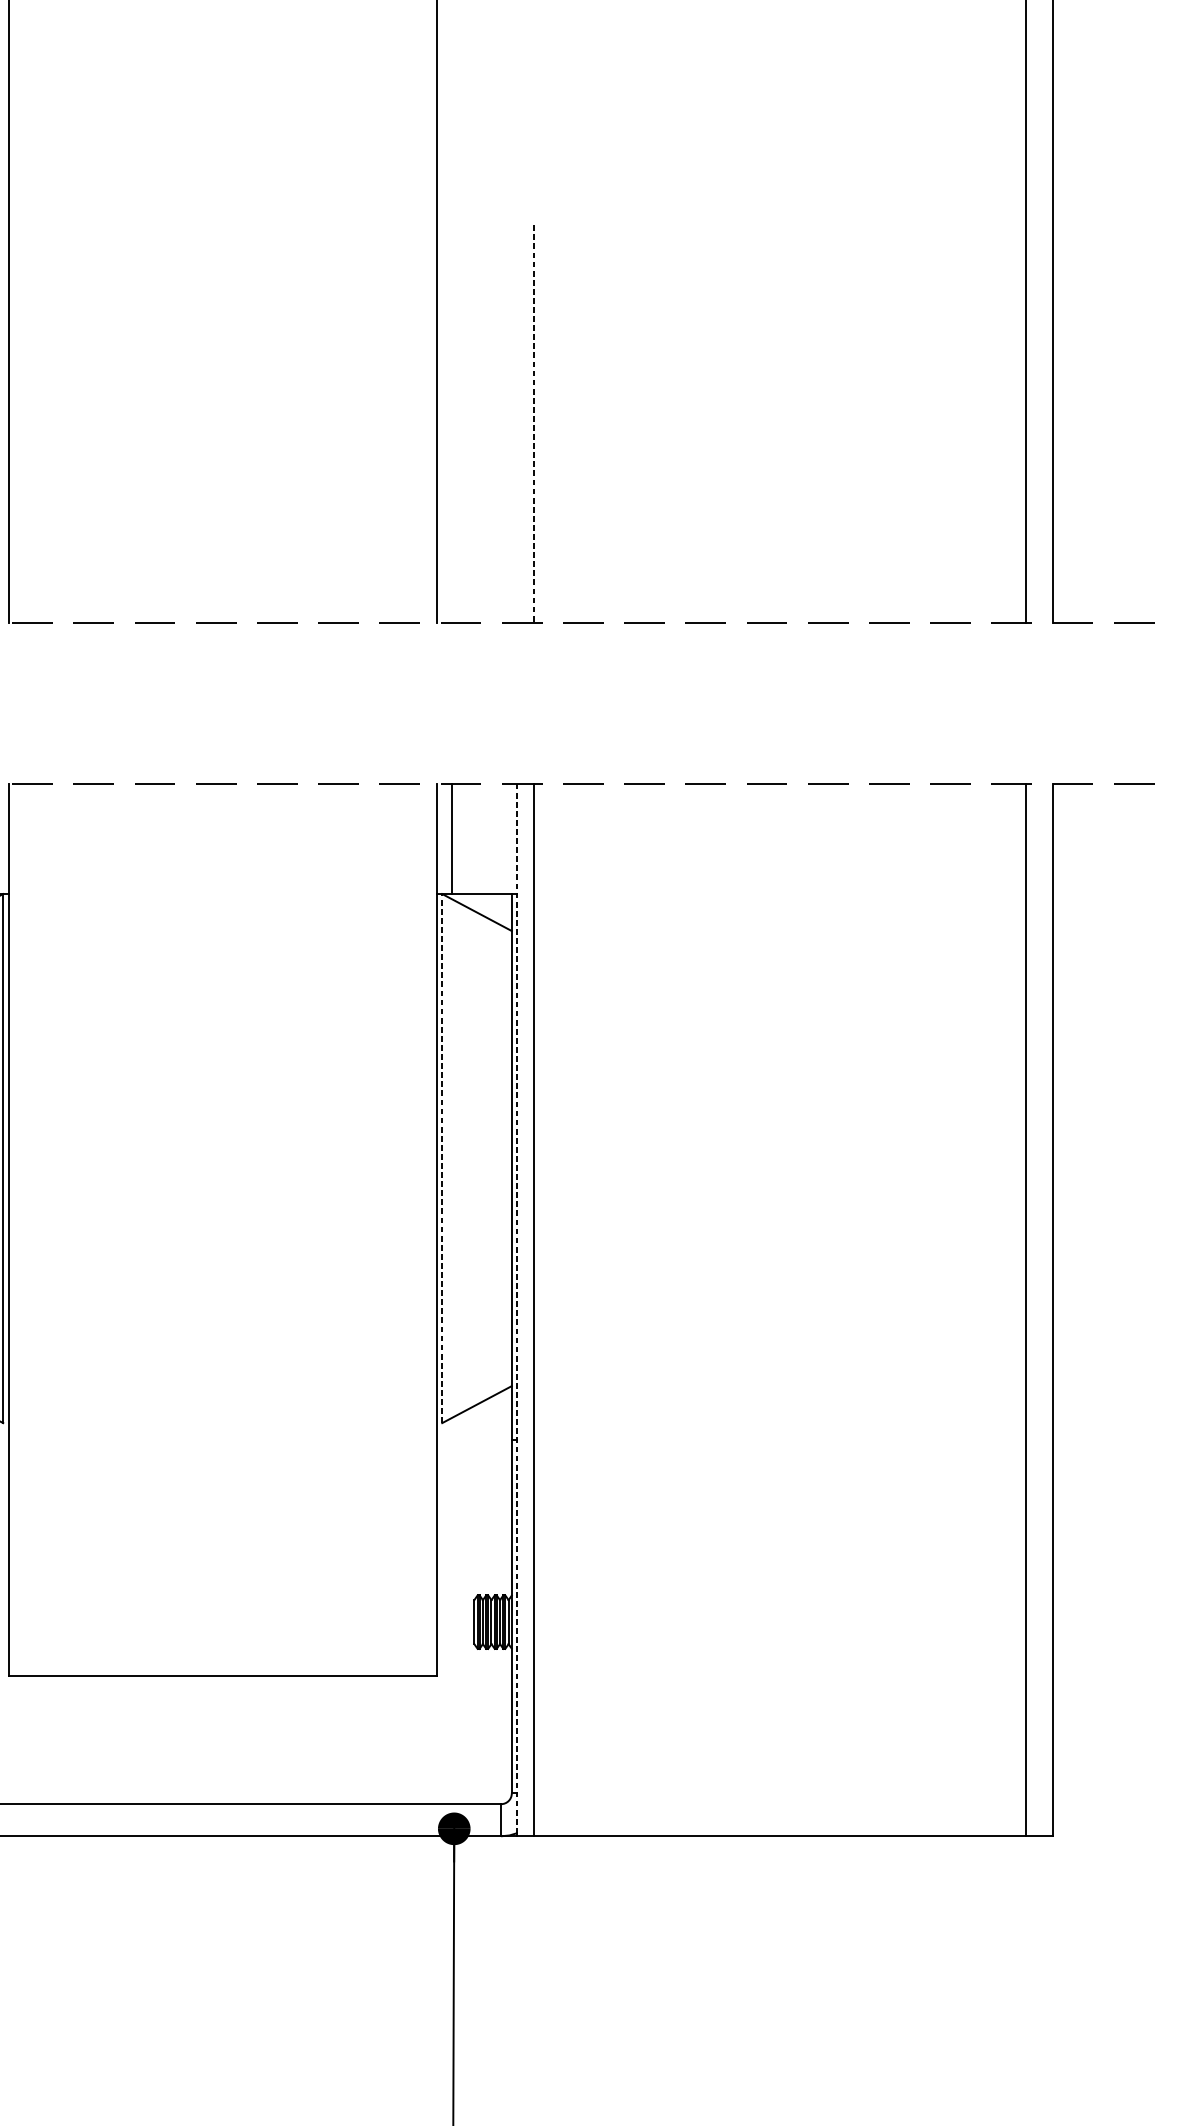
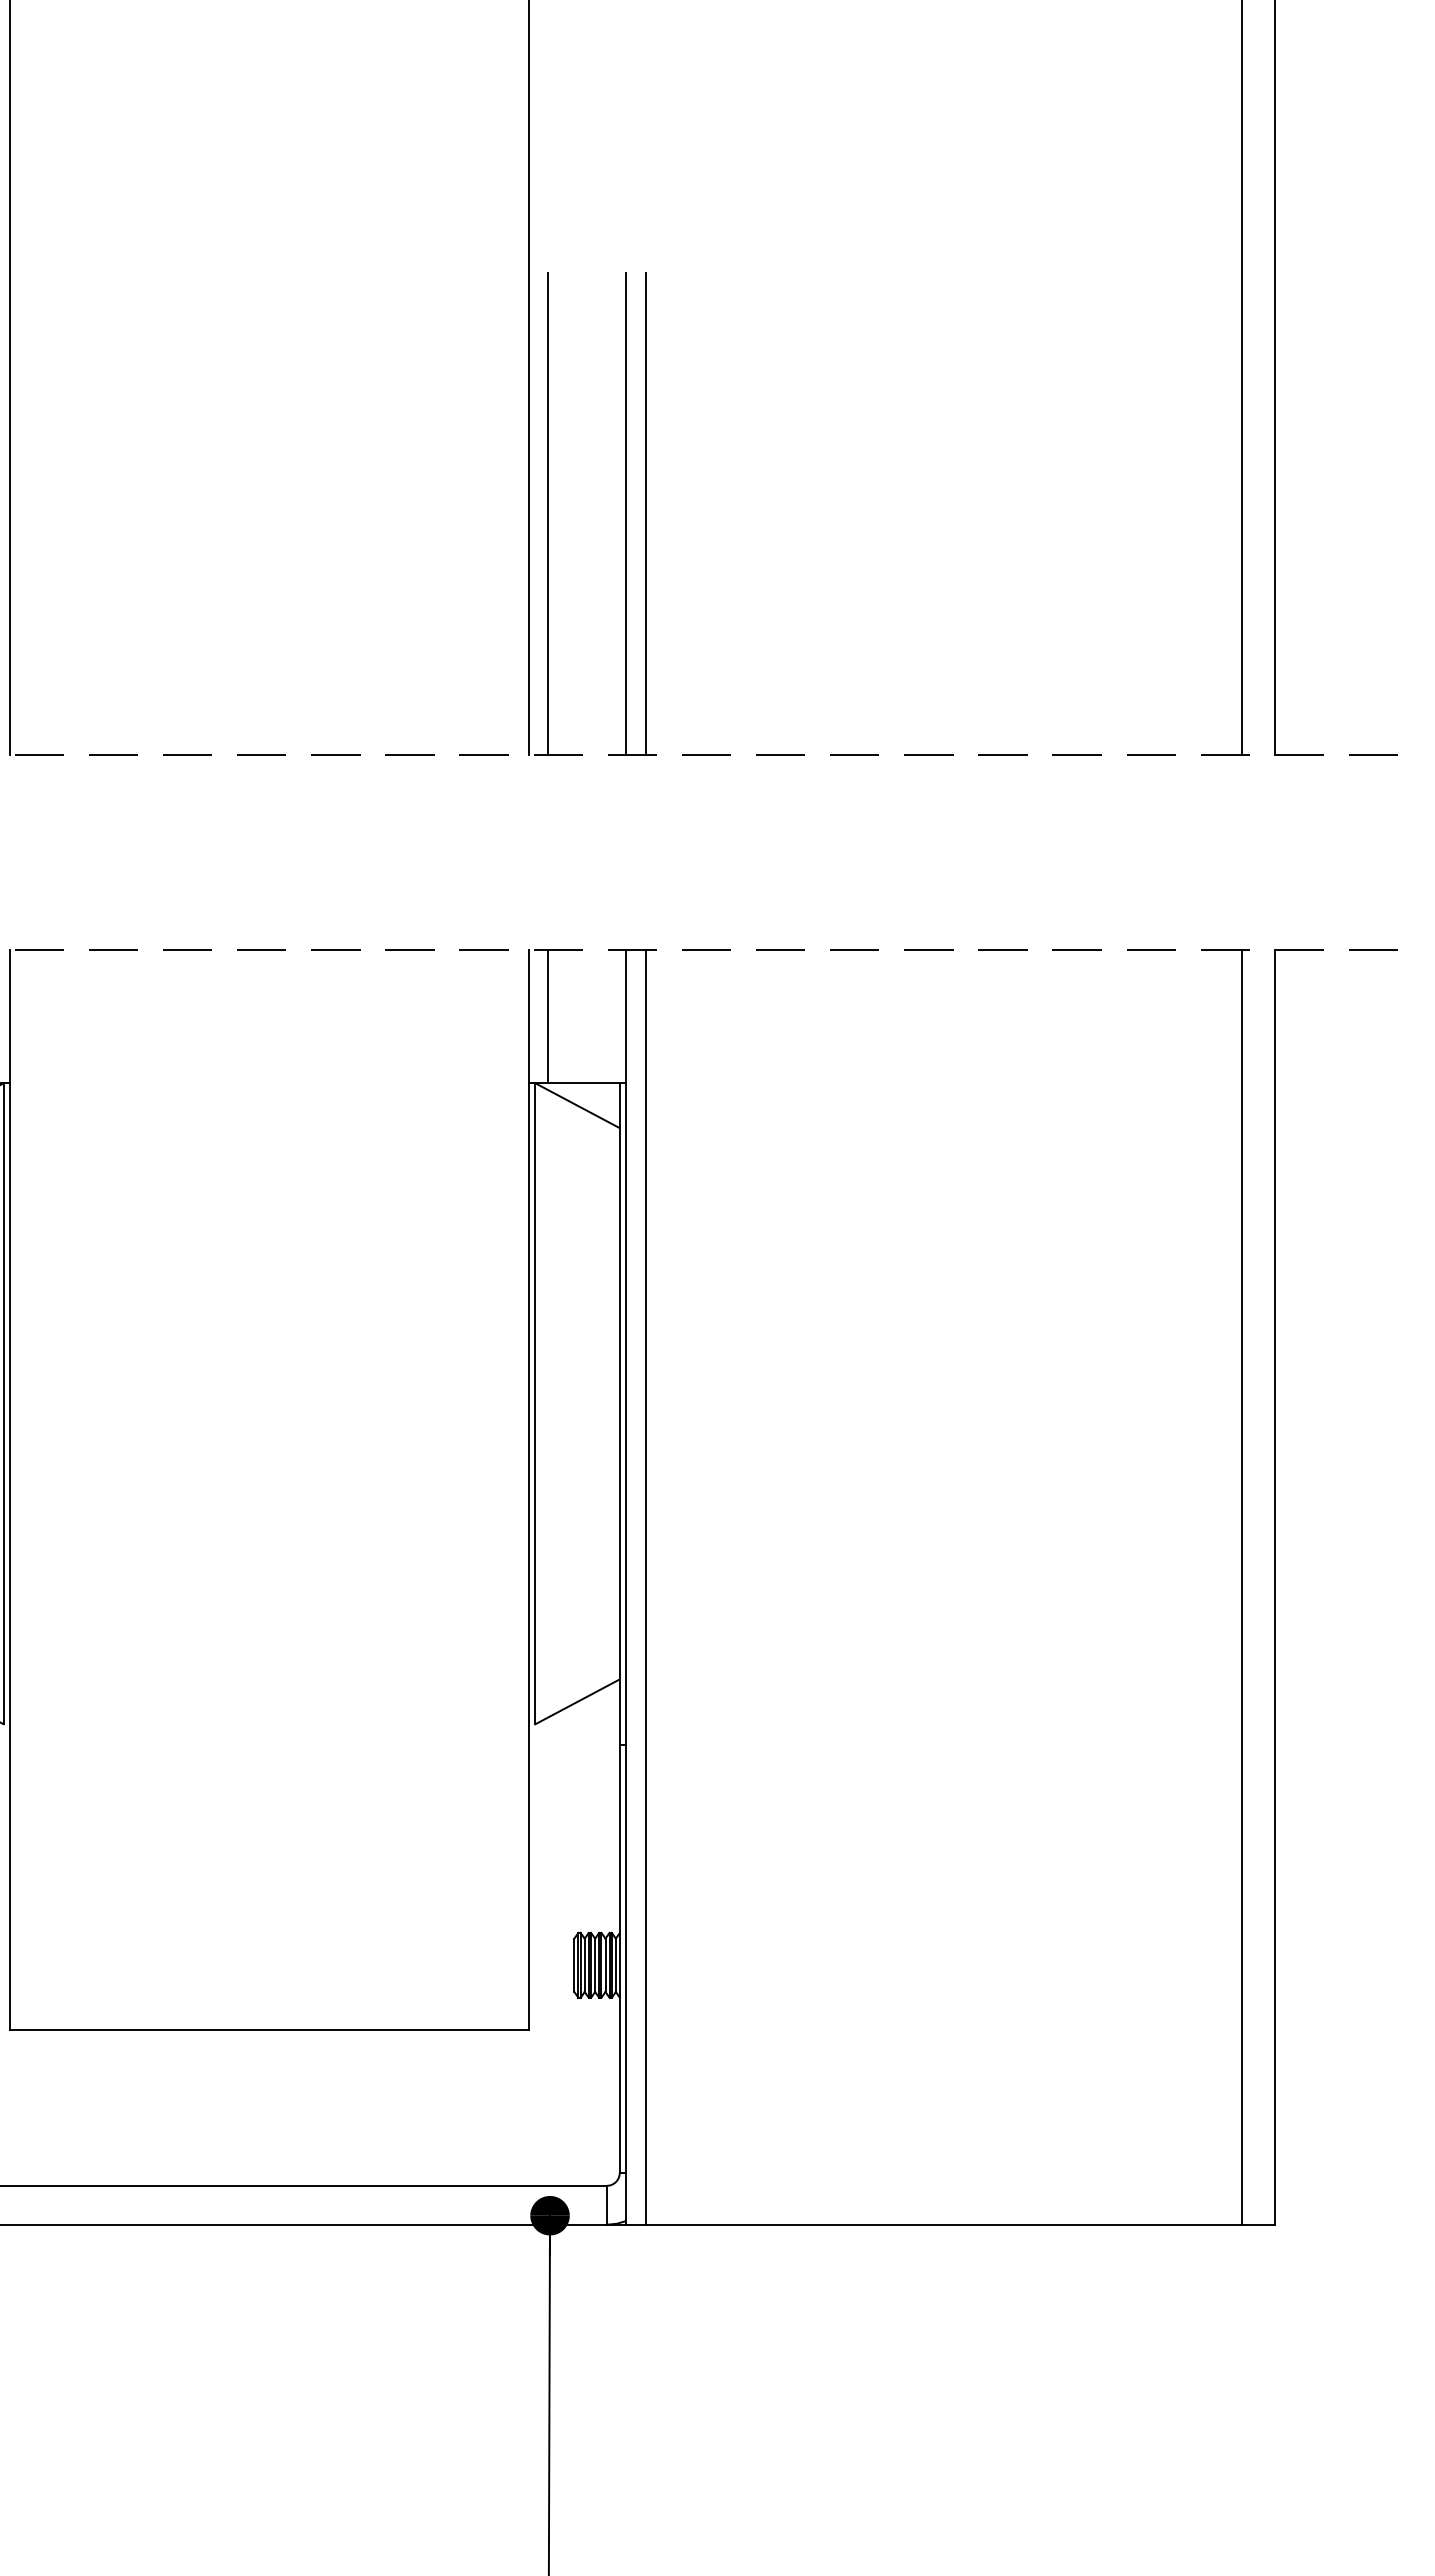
line: (452, 424) -> (547, 514), added
line: (517, 424) -> (626, 514), added
line: (533, 424) -> (646, 514), dashed -> solid
line: (442, 1158) -> (535, 1403), dashed -> solid
line: (517, 1310) -> (626, 1587), dashed -> solid

